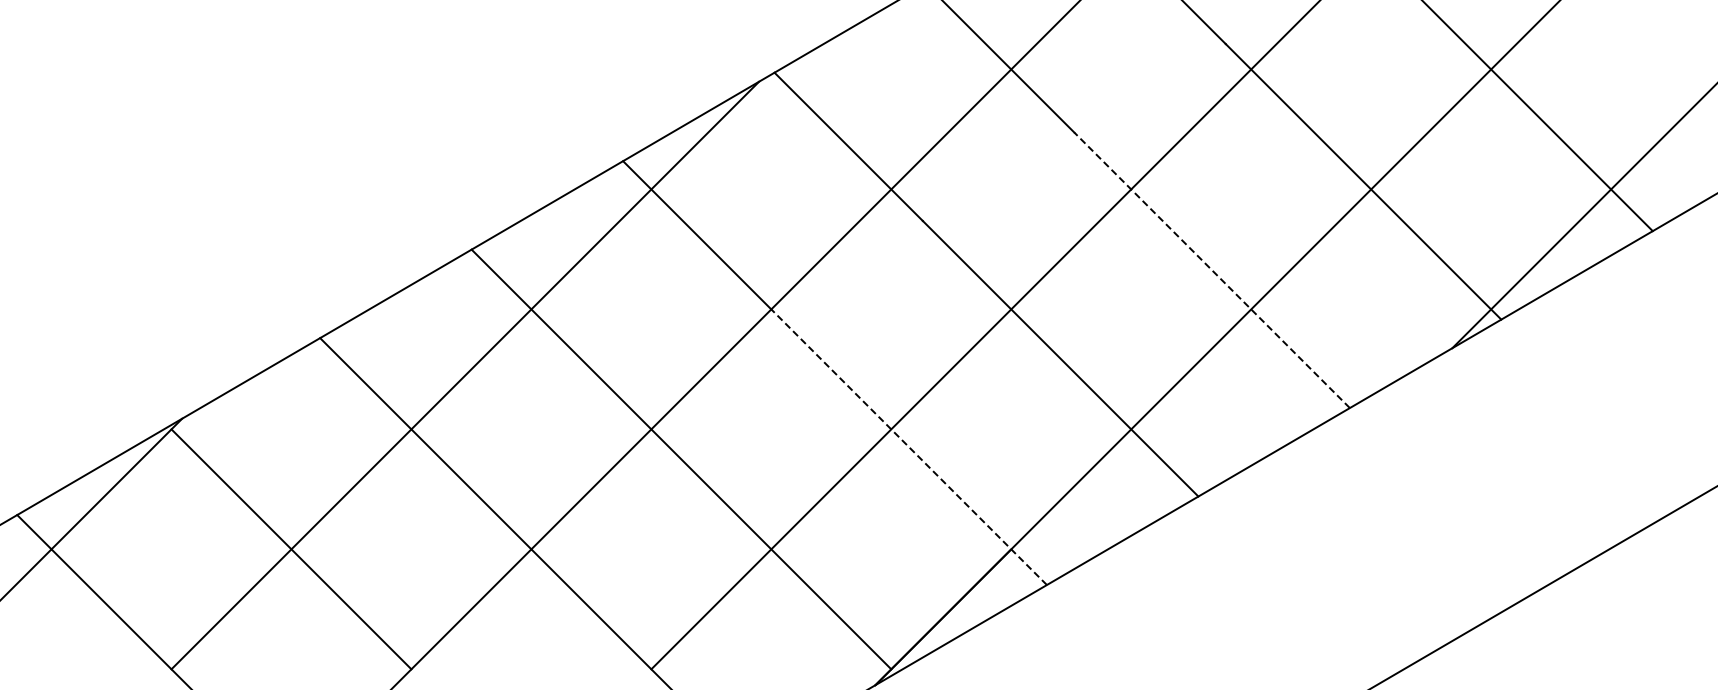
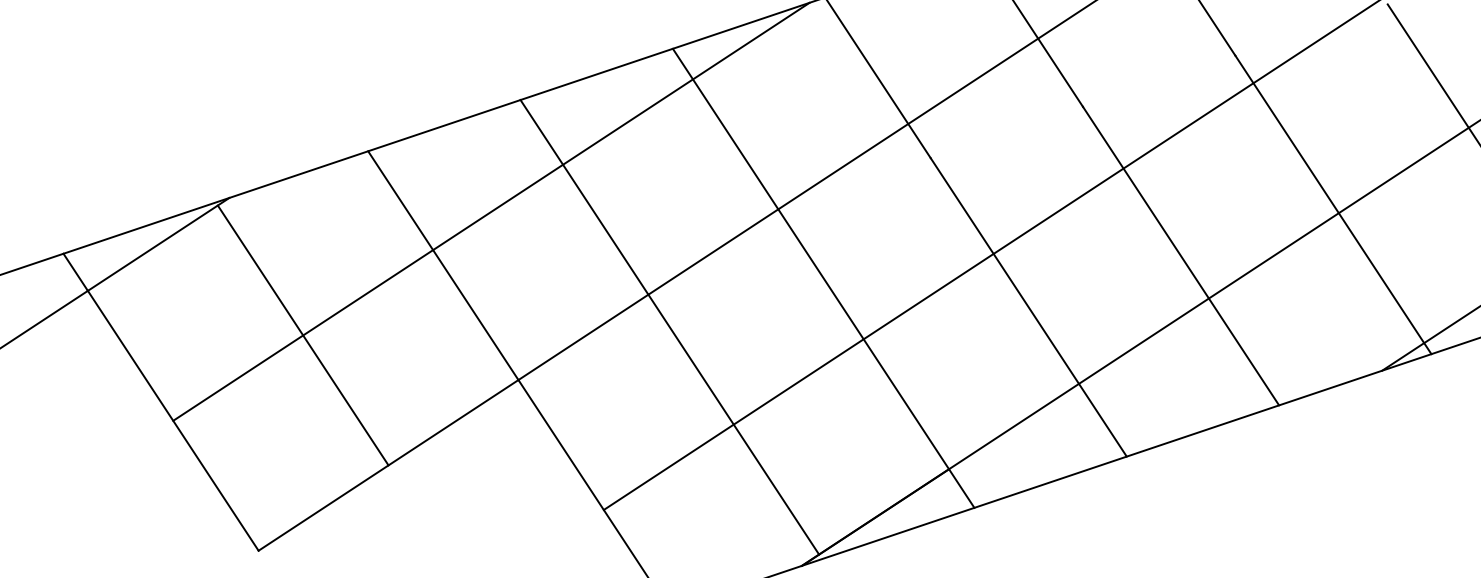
line: (1212, 270) -> (1181, 256), dashed -> solid
line: (909, 447) -> (876, 358), dashed -> solid

